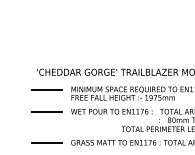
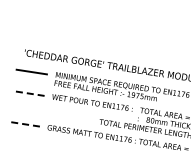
line: (46, 112) -> (27, 93), solid -> dashed
line: (46, 143) -> (23, 124), solid -> dashed

